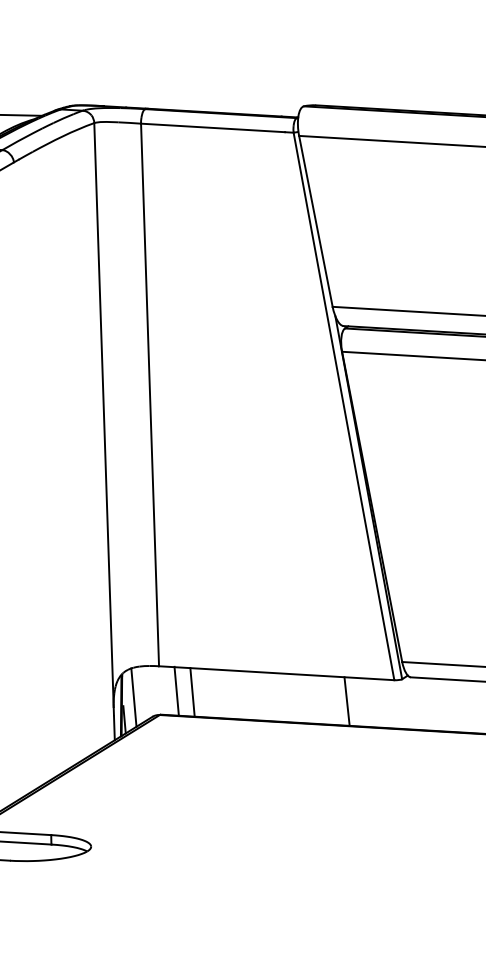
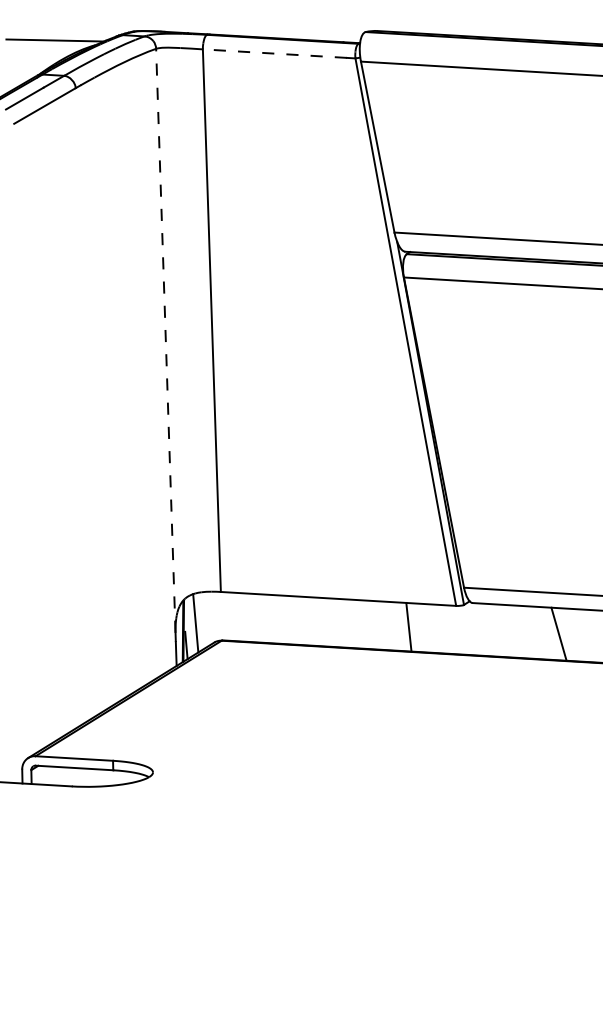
line: (212, 127) -> (274, 53), solid -> dashed
line: (103, 414) -> (165, 340), solid -> dashed
line: (176, 690) -> (238, 616), removed
line: (192, 691) -> (254, 617), removed

